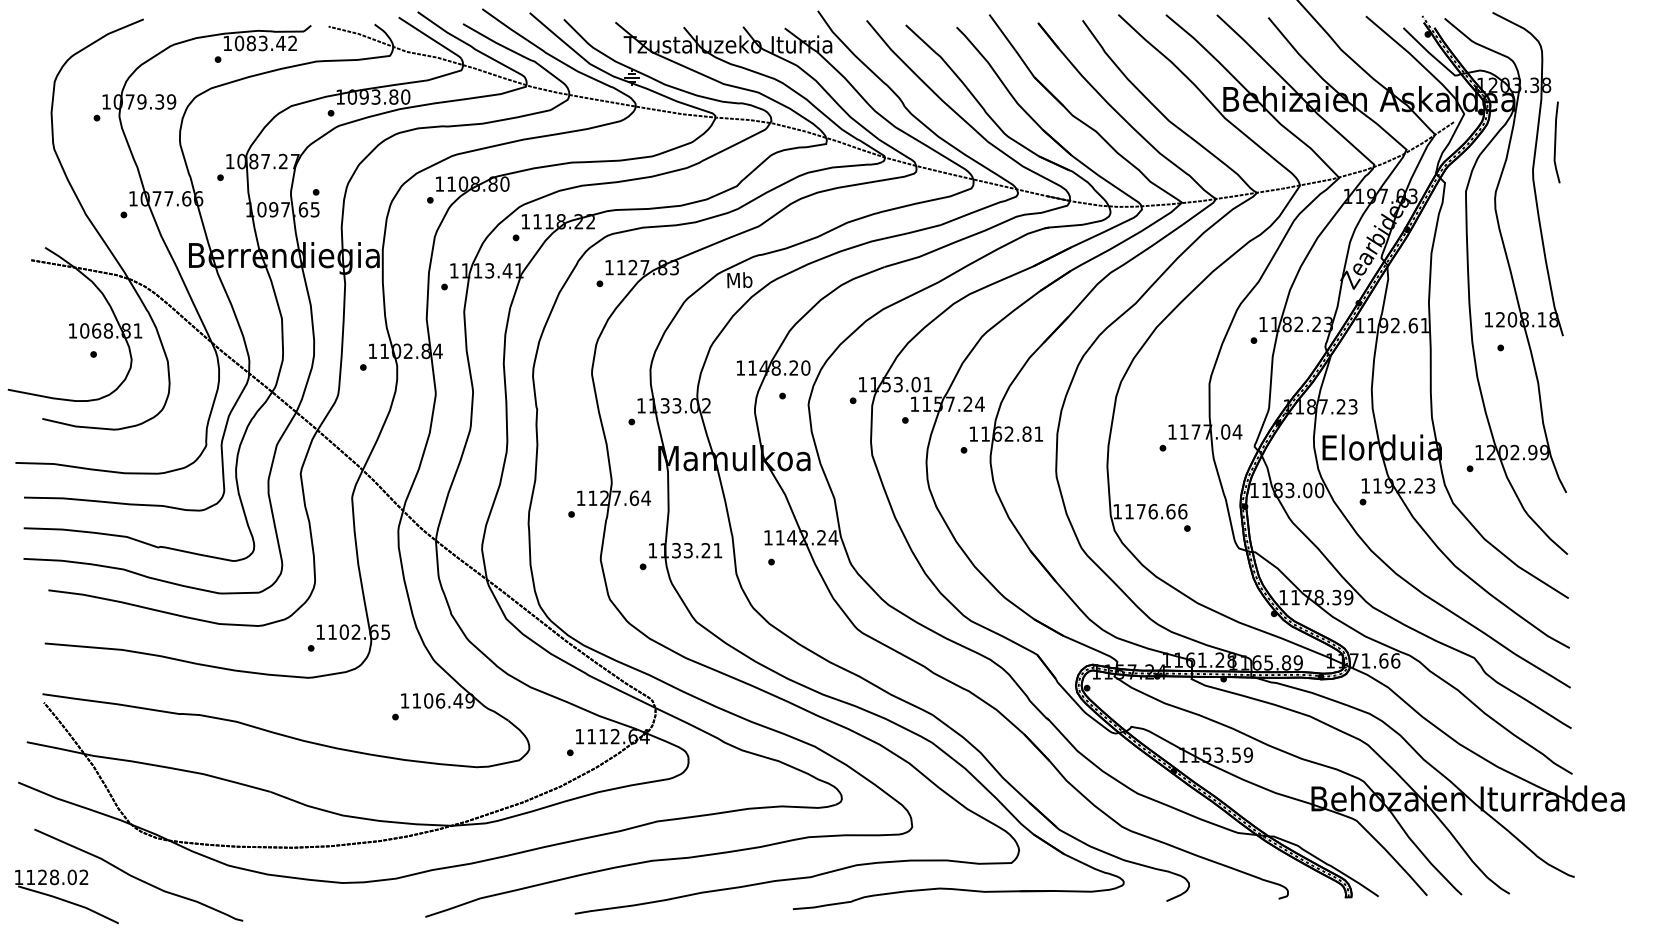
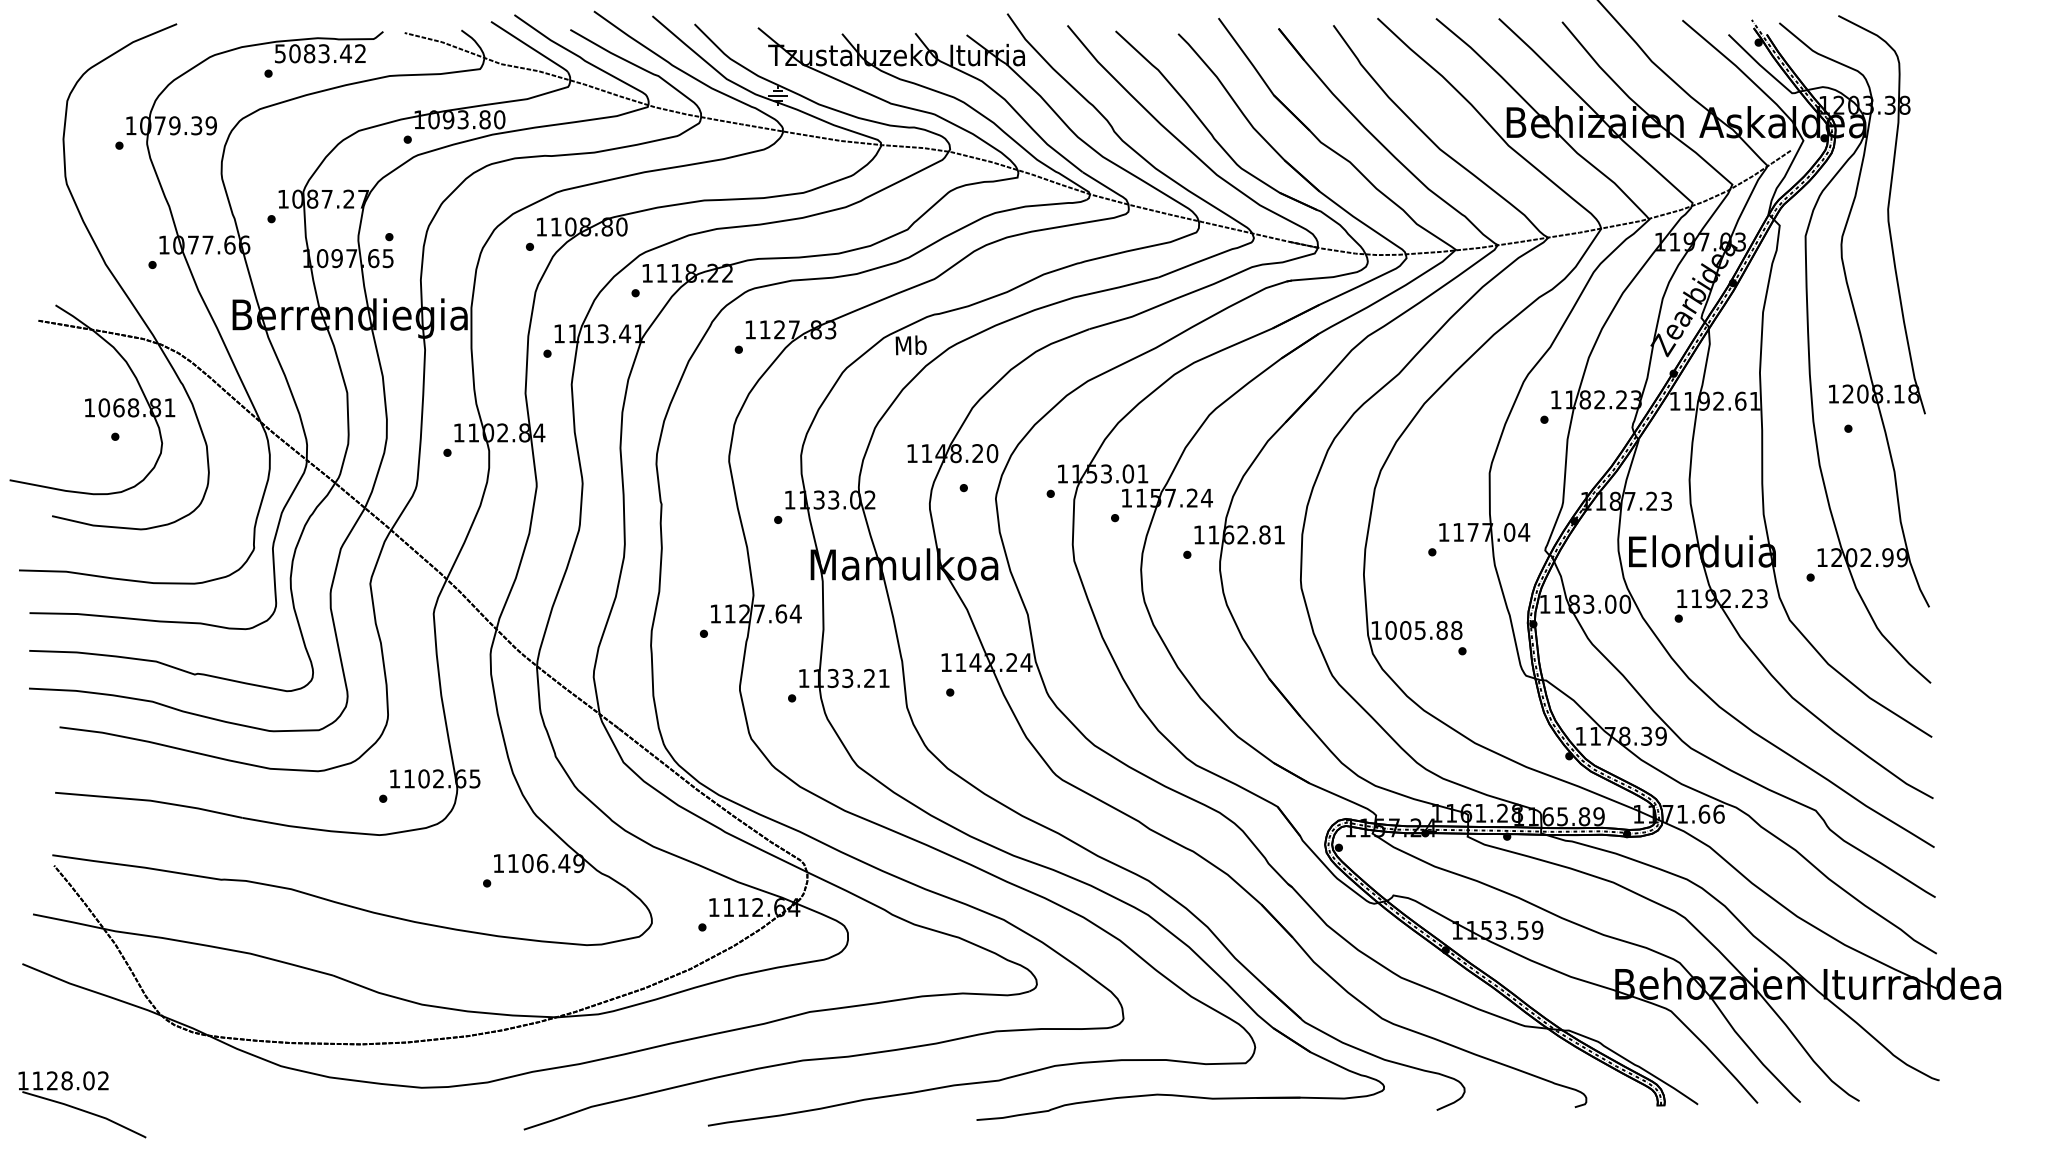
text: (227, 43) -> (280, 53), 1083.42 -> 5083.42
line: (1556, 142) -> (1916, 175), removed
text: (1155, 511) -> (1423, 630), 1176.66 -> 1005.88
curve: (137, 877) -> (169, 1081), removed

